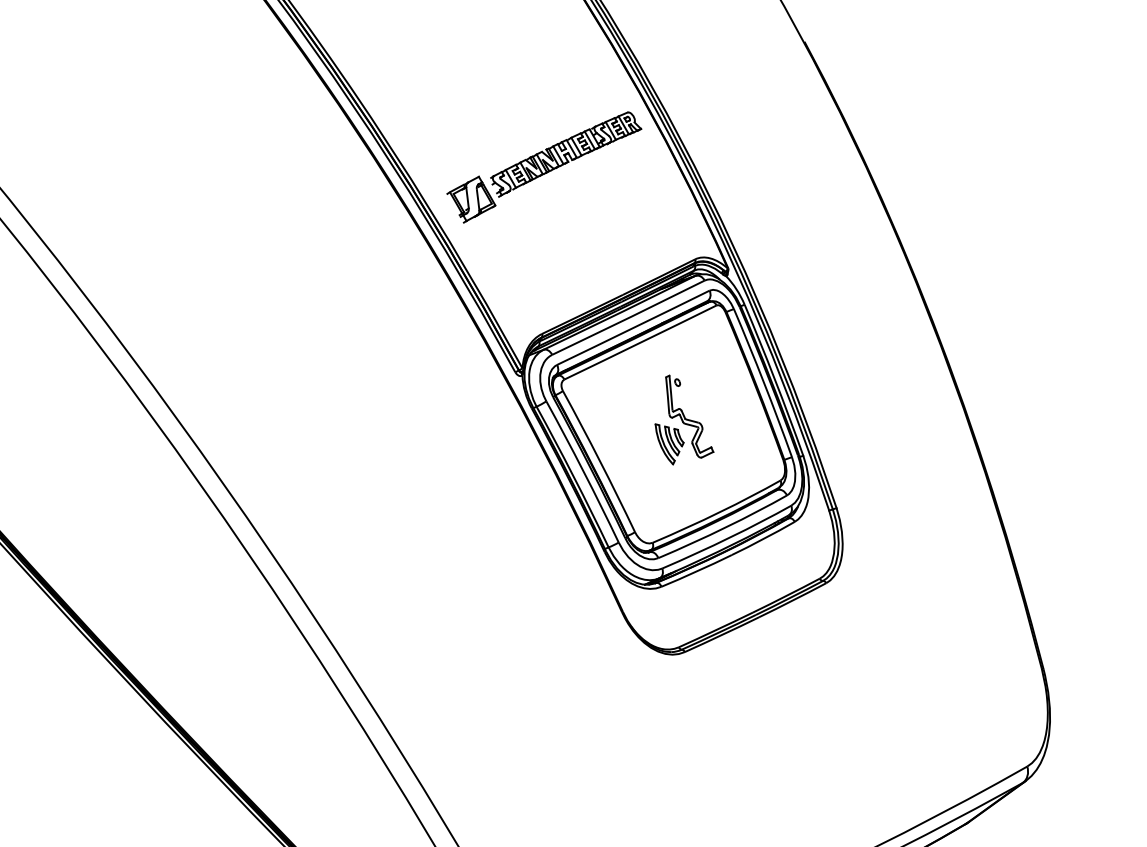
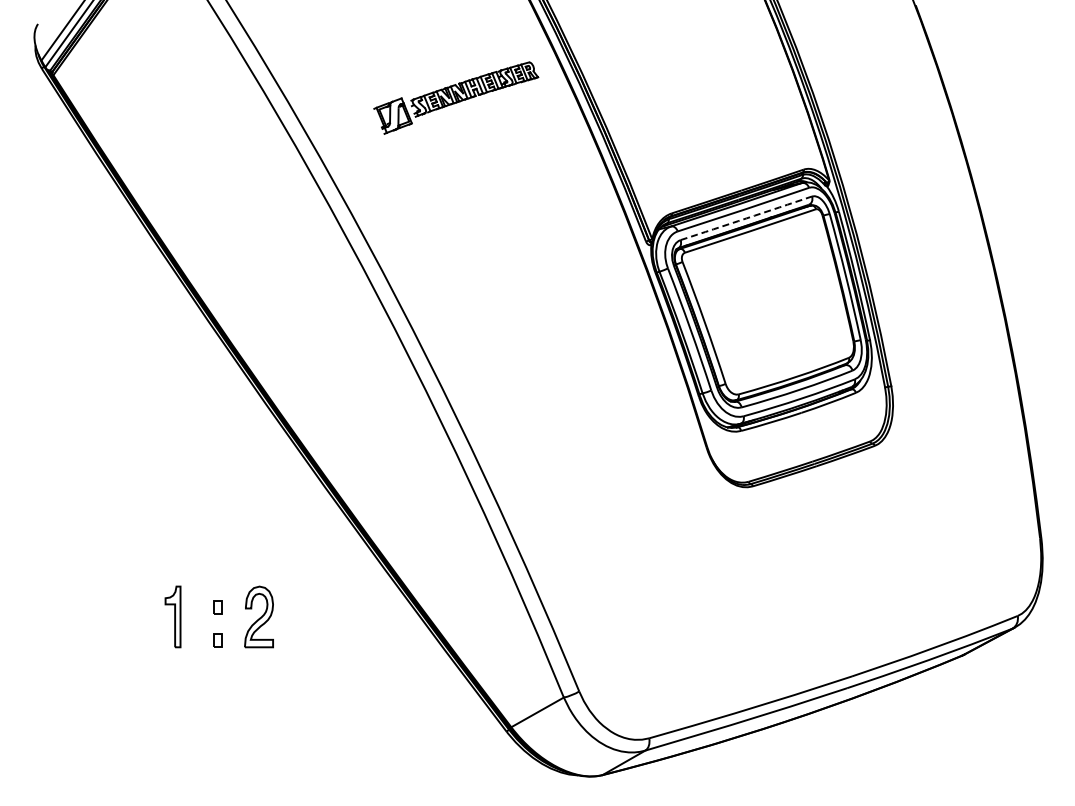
part: (545, 166) -> (456, 97), moved
arc: (633, 328) -> (746, 218), solid -> dashed
part: (681, 419) -> (775, 297), removed

